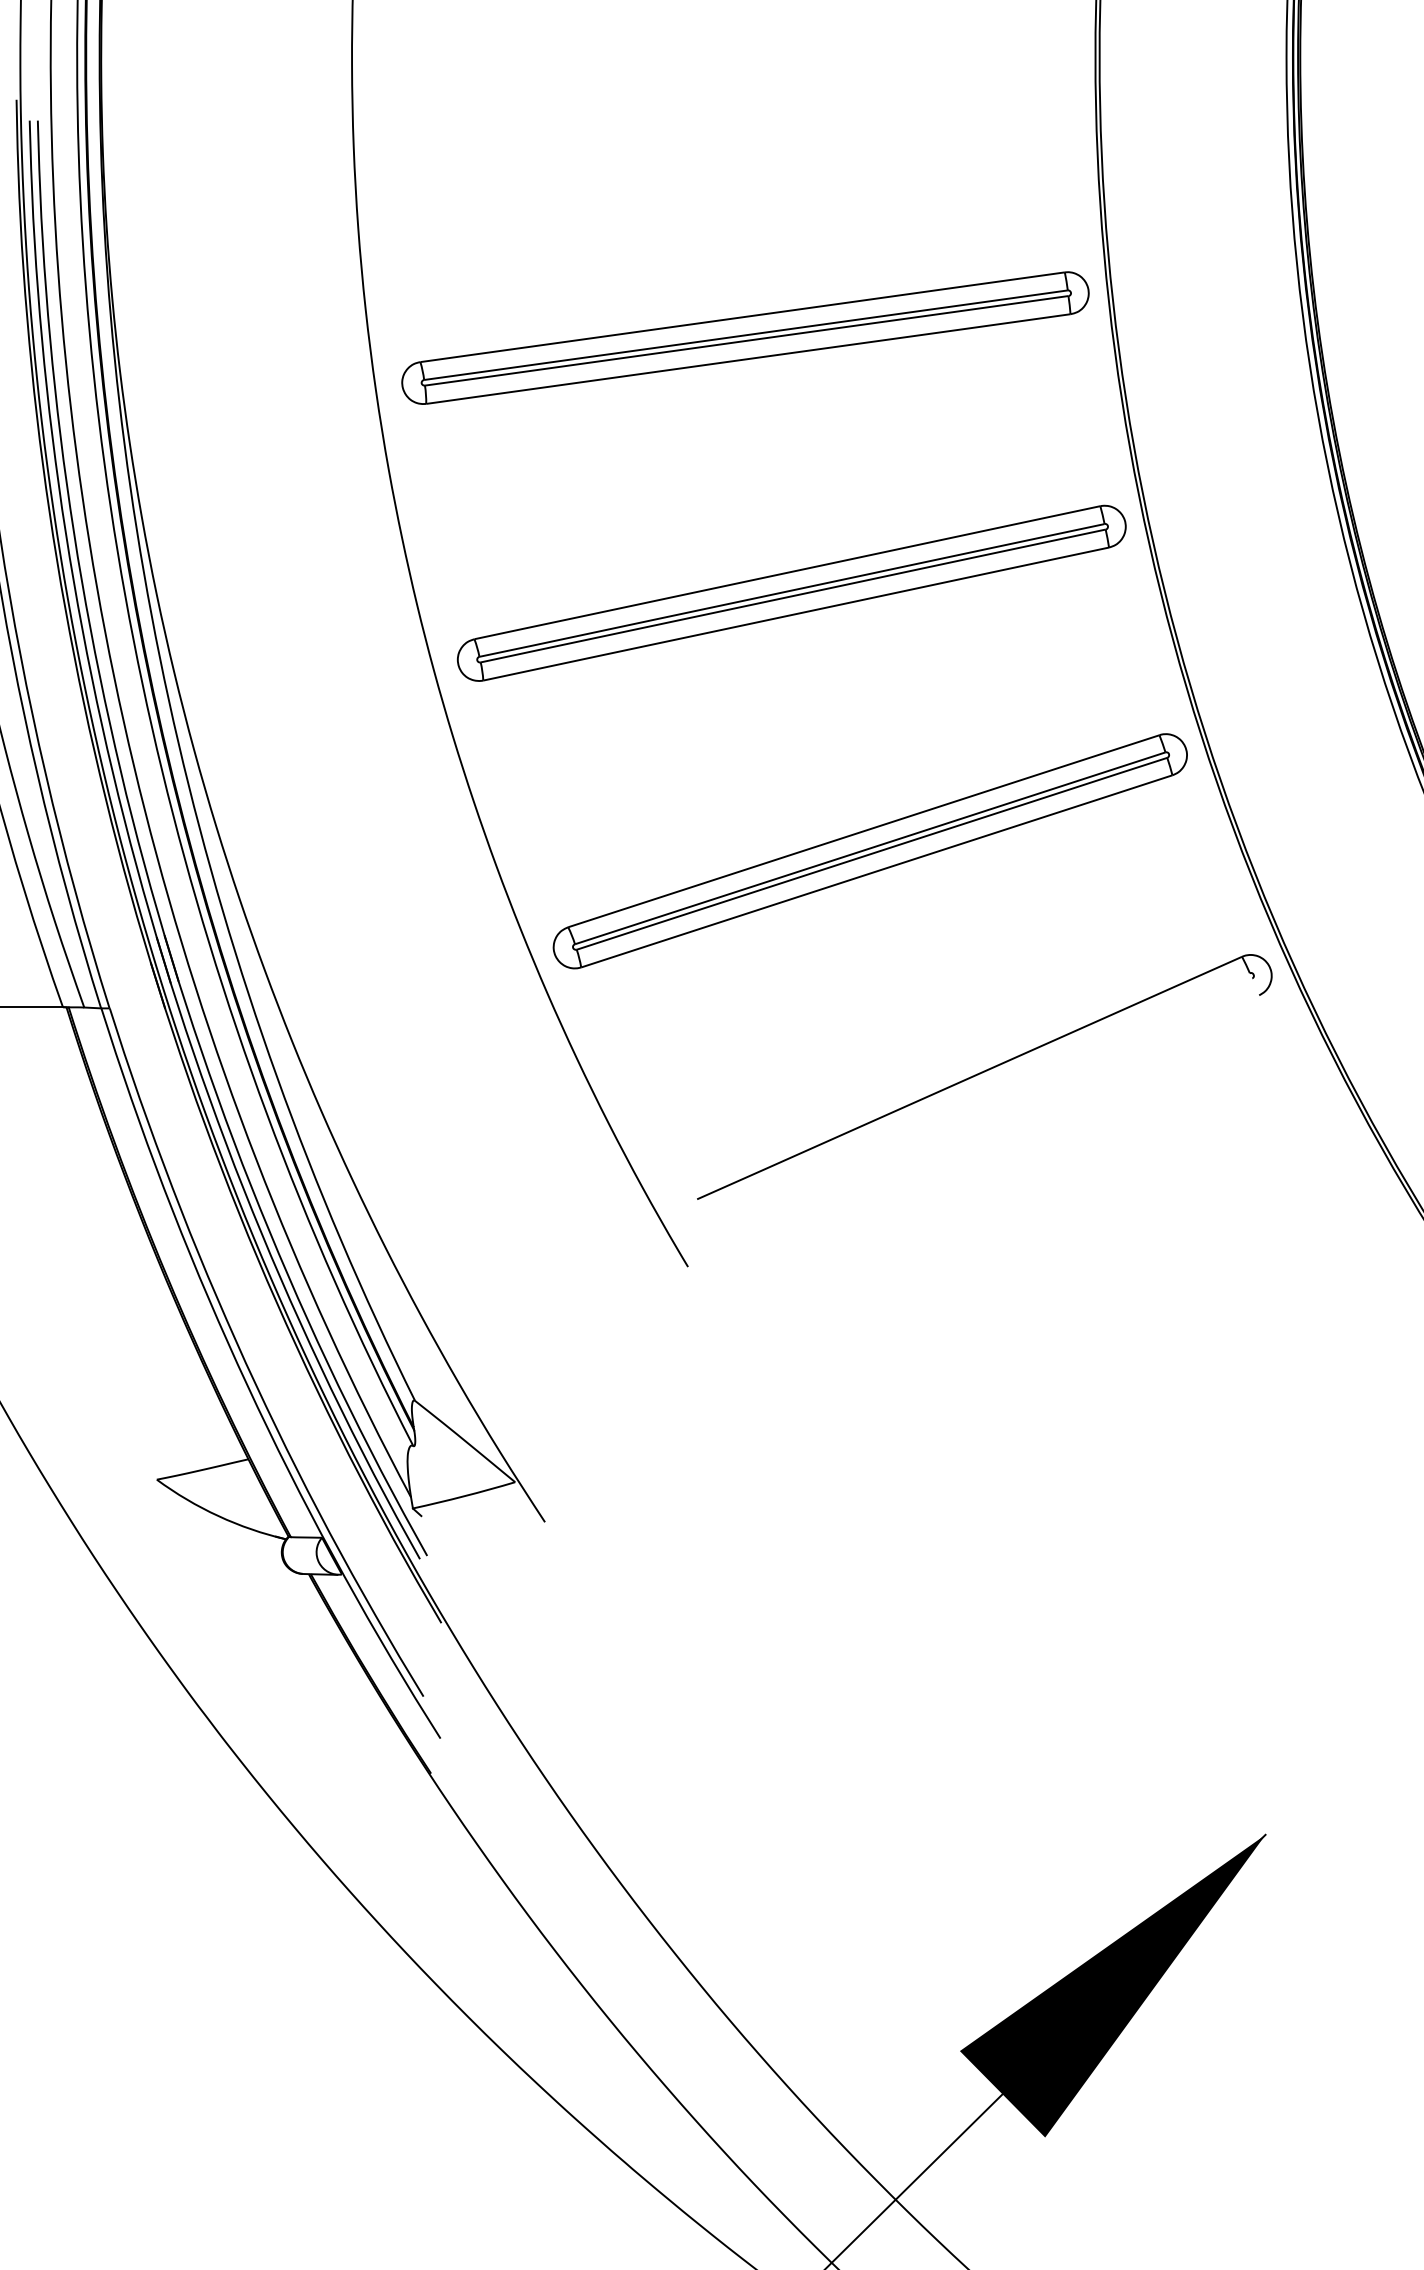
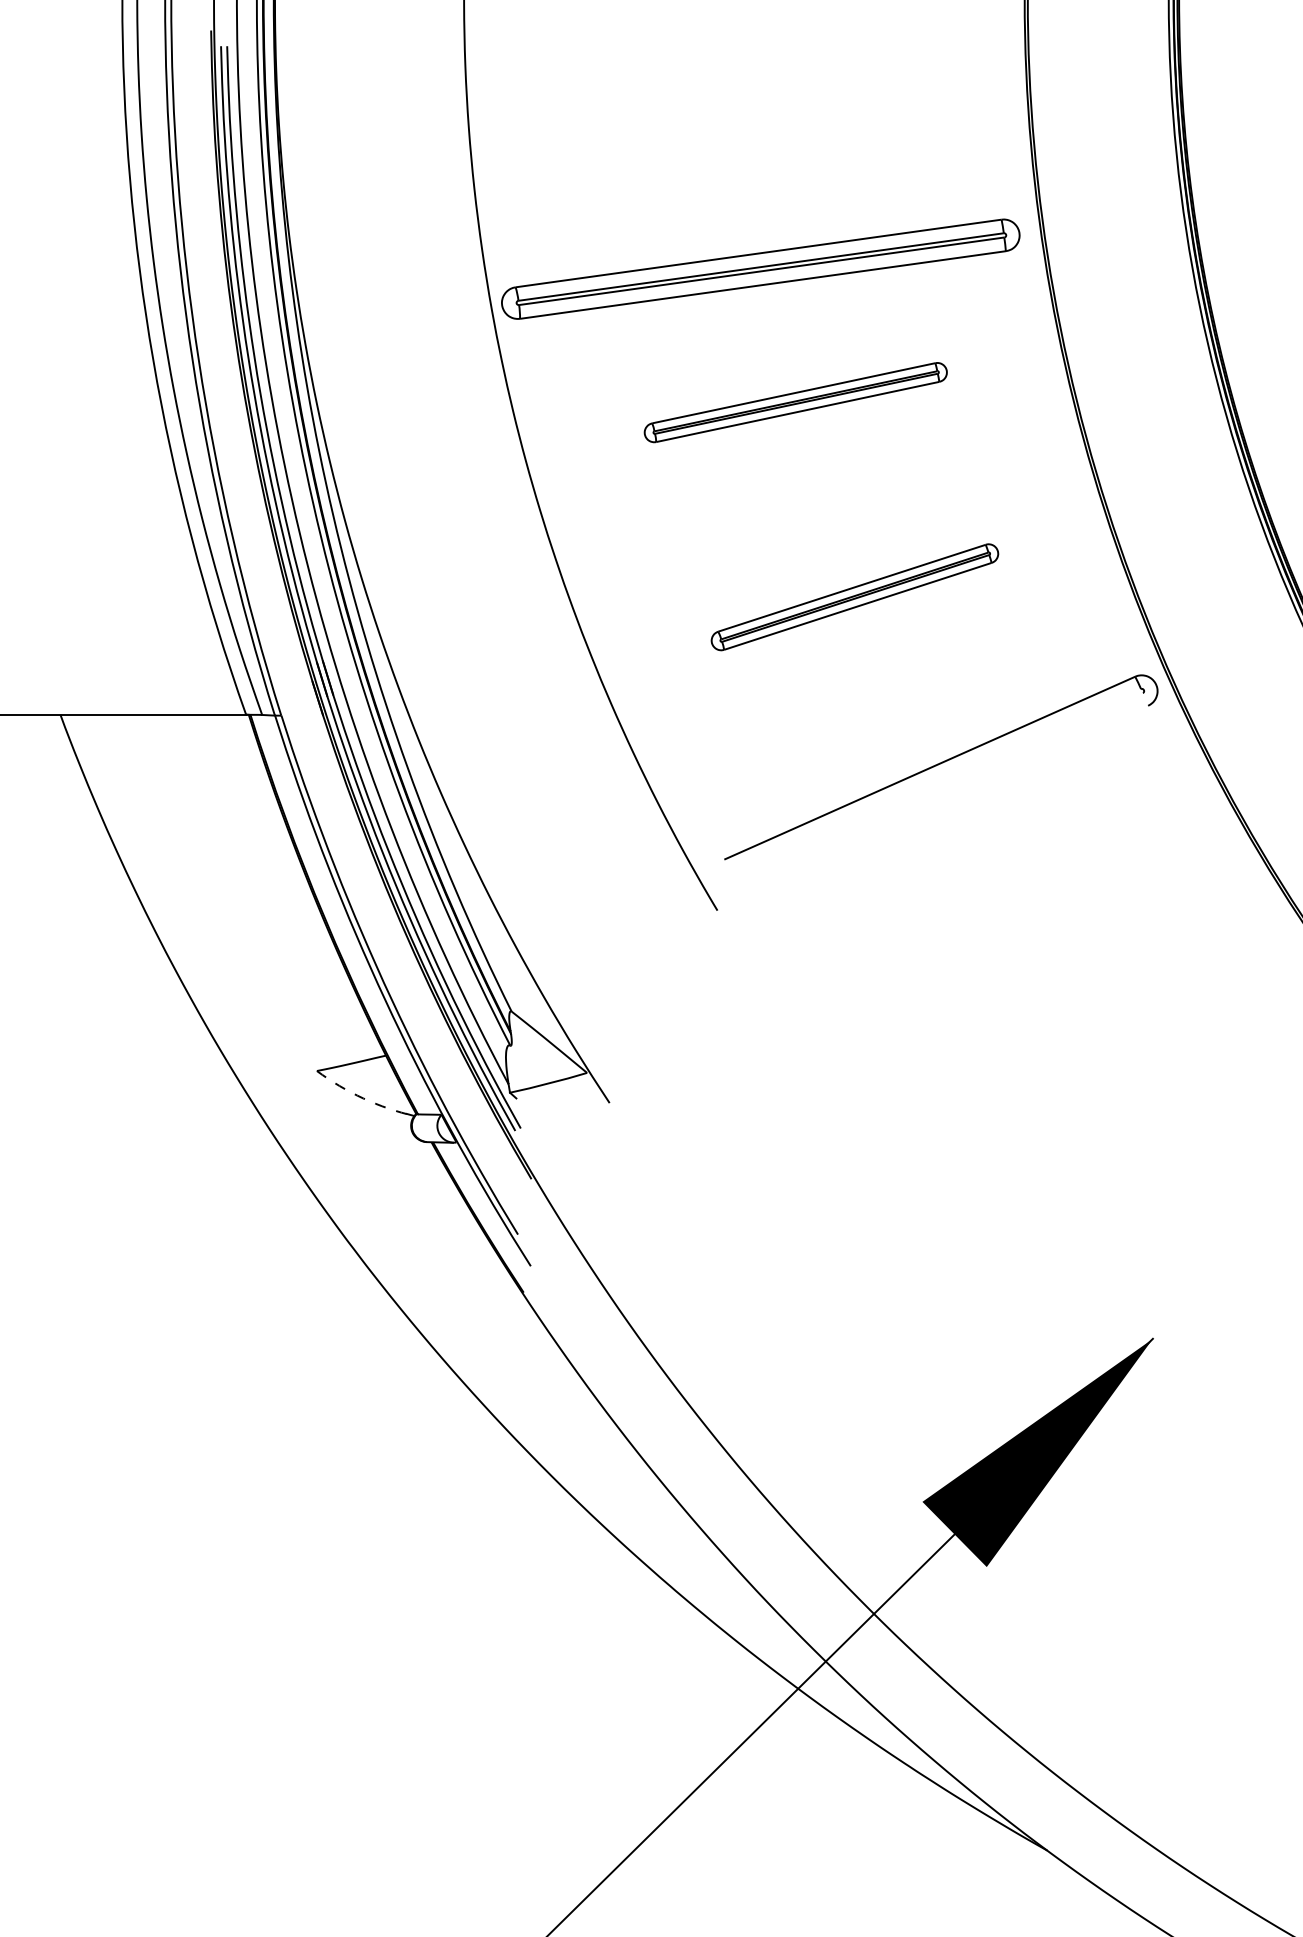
part: (745, 337) -> (760, 268), moved
part: (791, 593) -> (795, 402), size x0.6
part: (869, 851) -> (854, 597), size x0.6
arc: (218, 1516) -> (363, 1098), solid -> dashed

